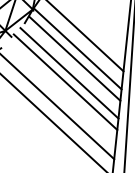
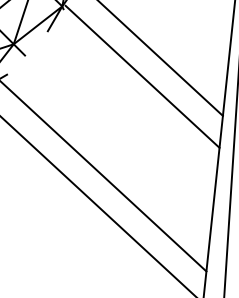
line: (74, 58) -> (136, 93), removed
line: (69, 73) -> (127, 119), removed
line: (65, 81) -> (120, 133), removed

